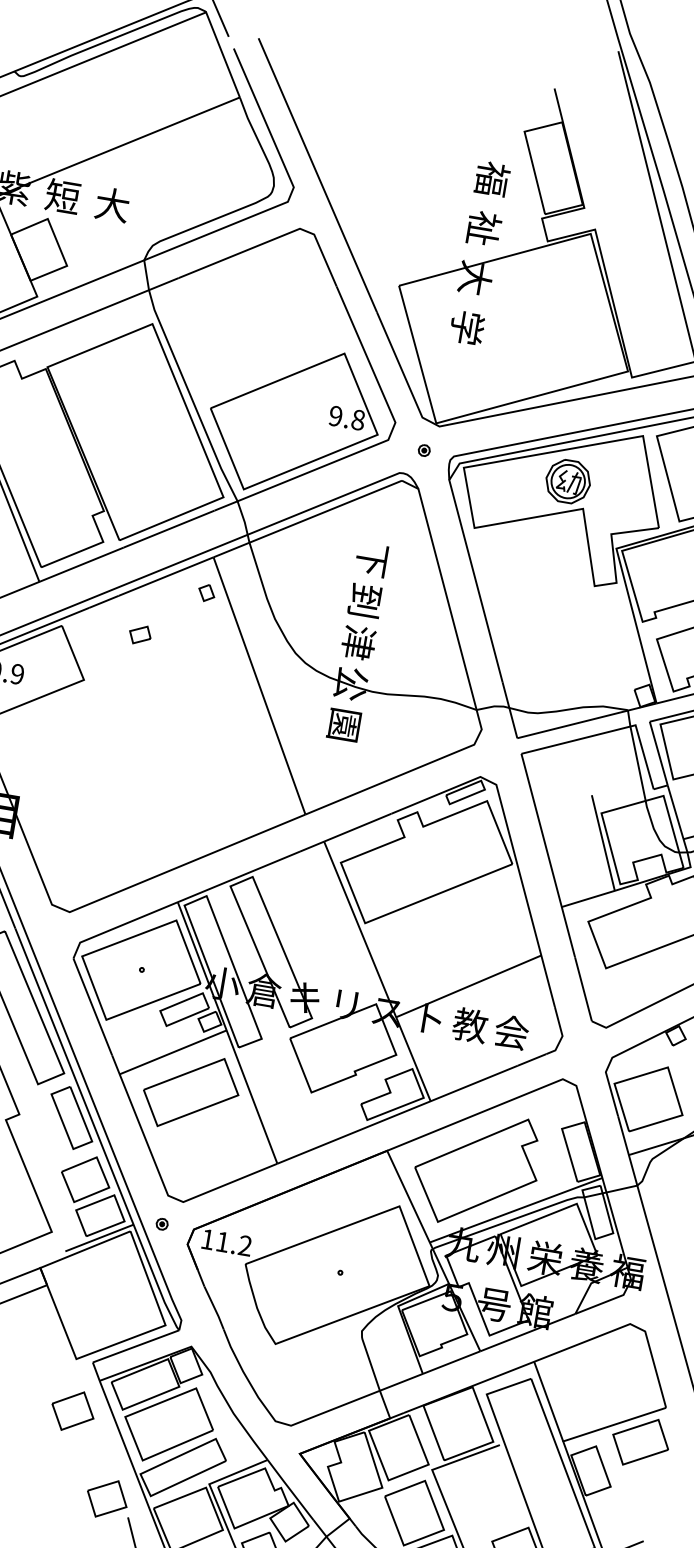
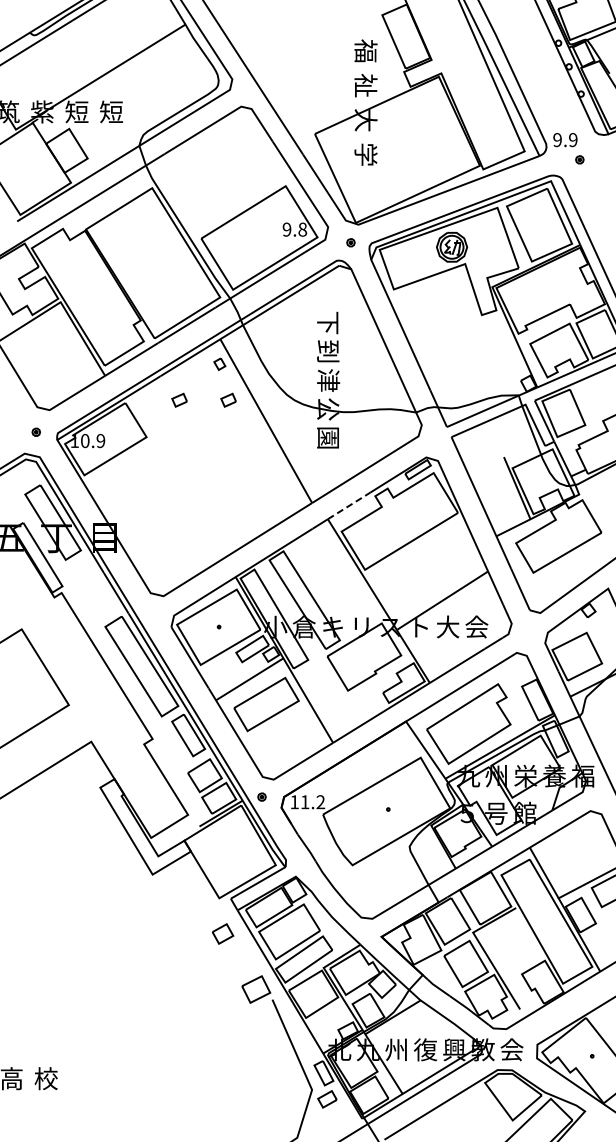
text: (112, 204) -> (111, 111), 大 -> 短
part: (210, 645) -> (228, 399), added
line: (358, 827) -> (349, 505), solid -> dashed
text: (469, 1024) -> (447, 626), 教 -> 大
part: (72, 1410) -> (222, 933), size x0.7

